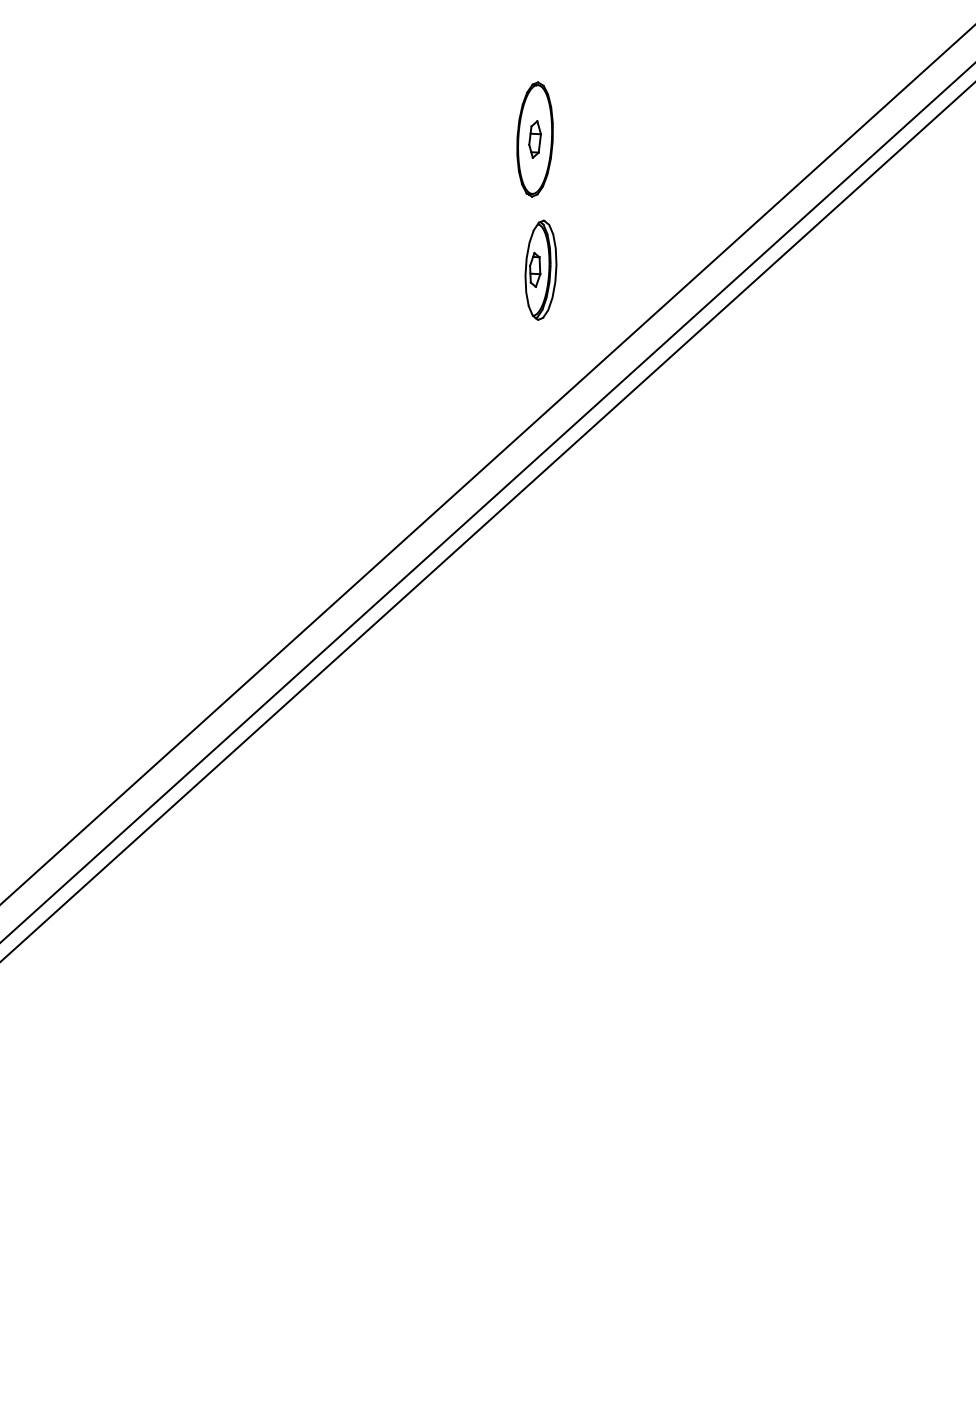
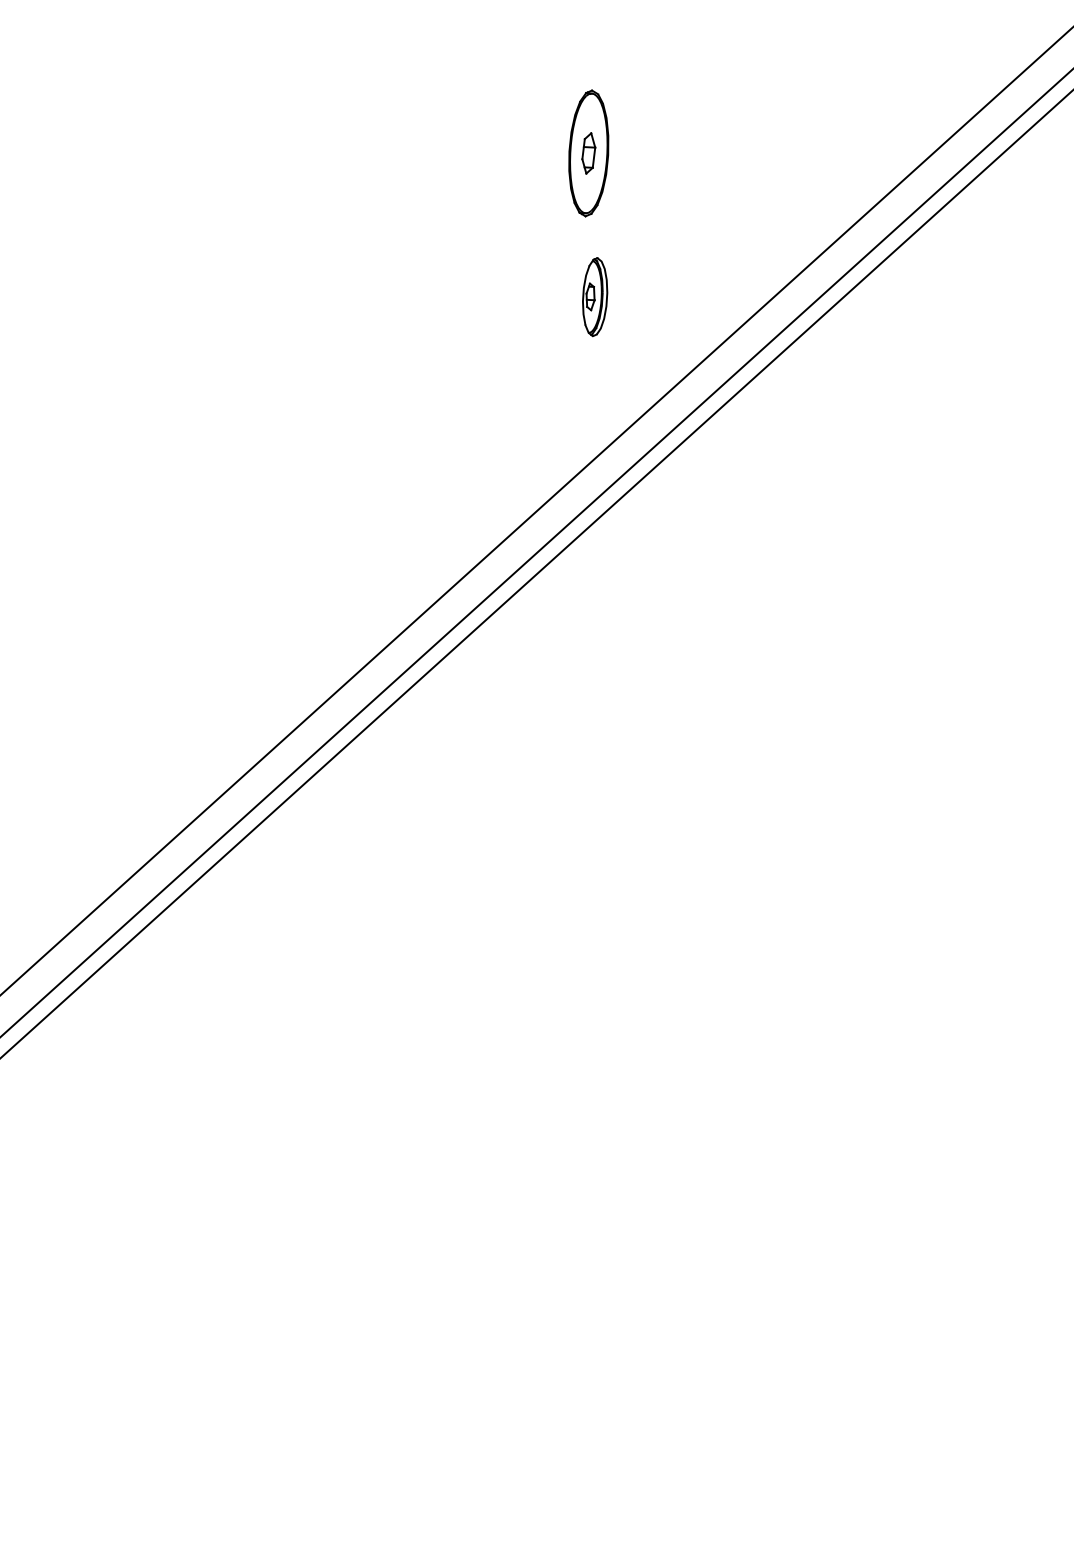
part: (540, 269) -> (594, 296), size x0.71

